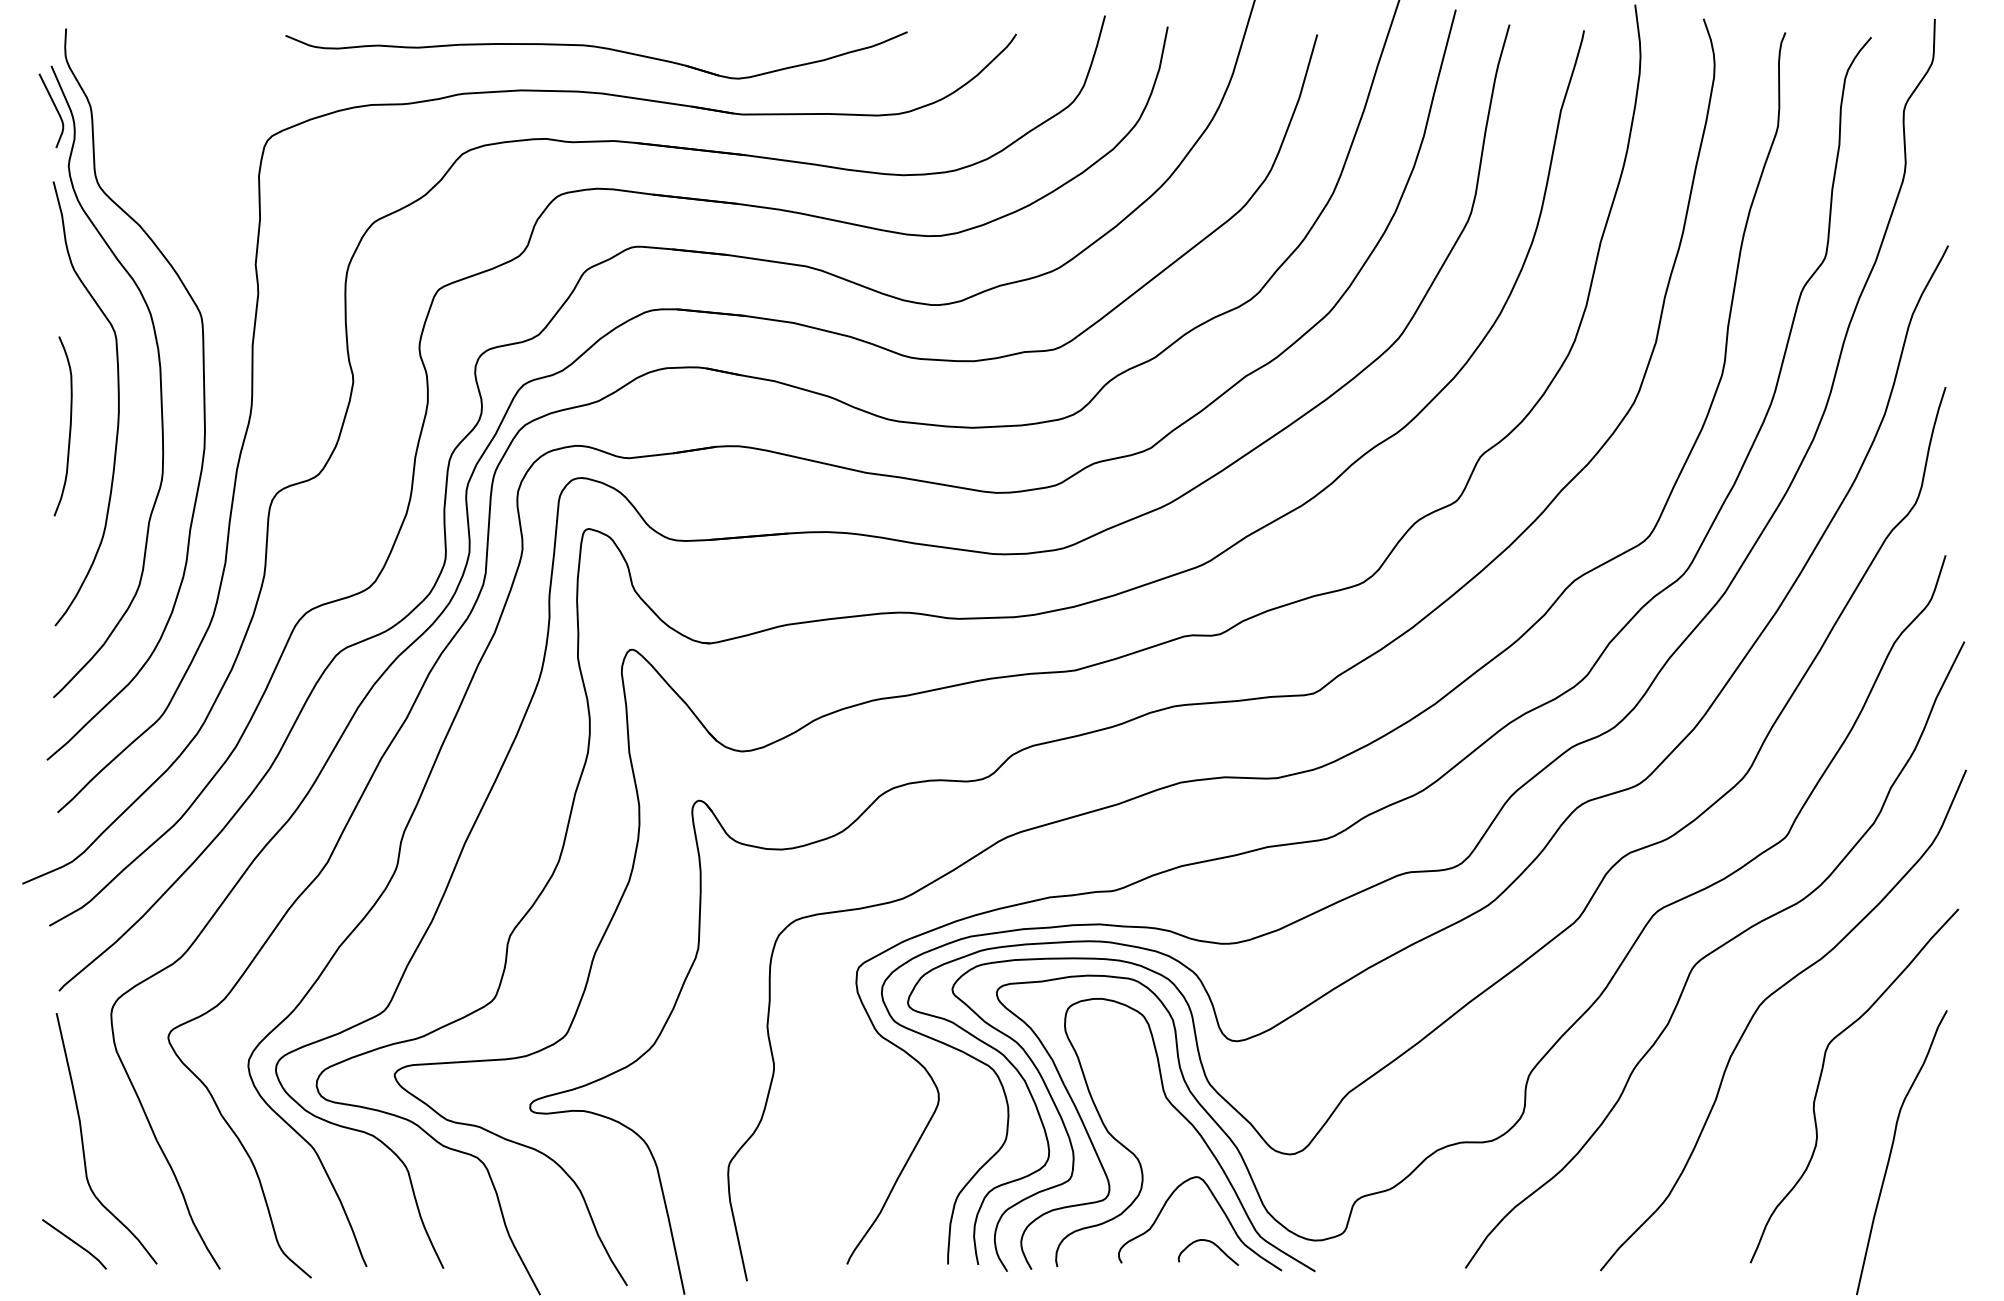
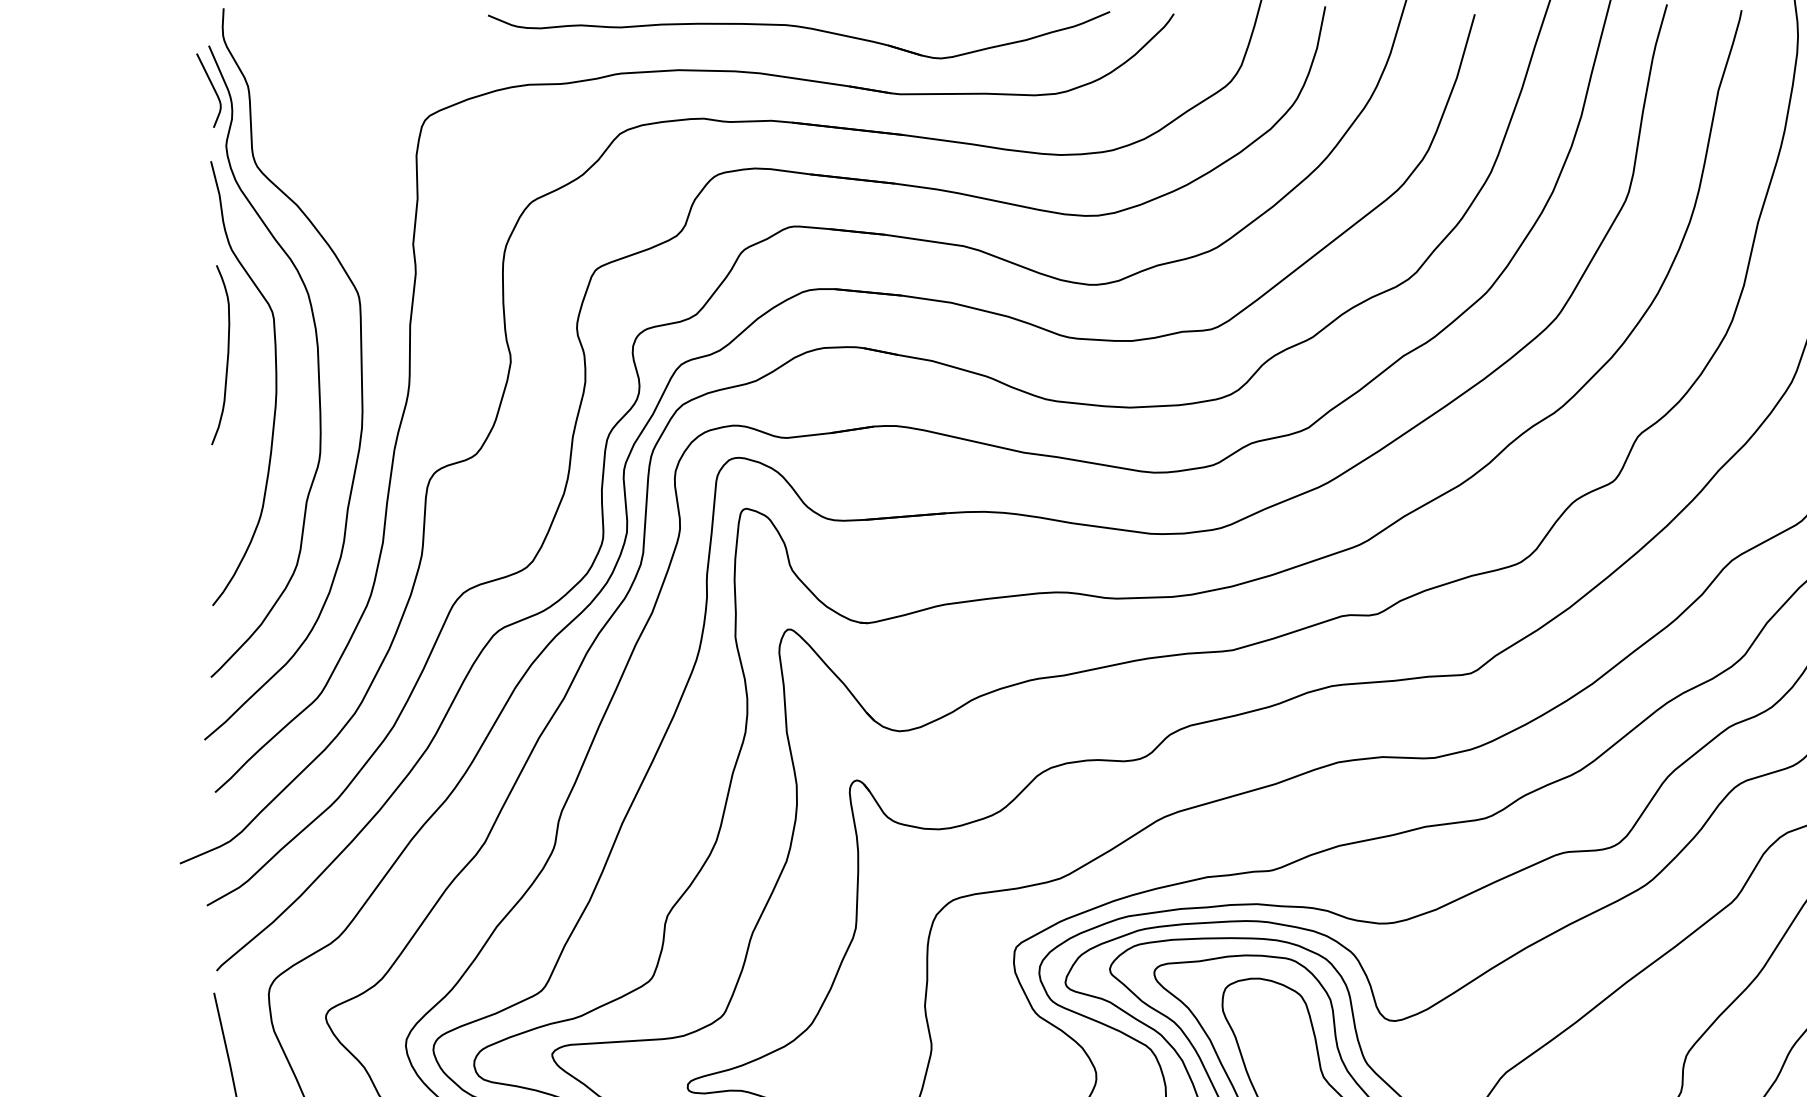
part: (598, 48) -> (801, 28), moved
curve: (69, 426) -> (227, 355), moved

